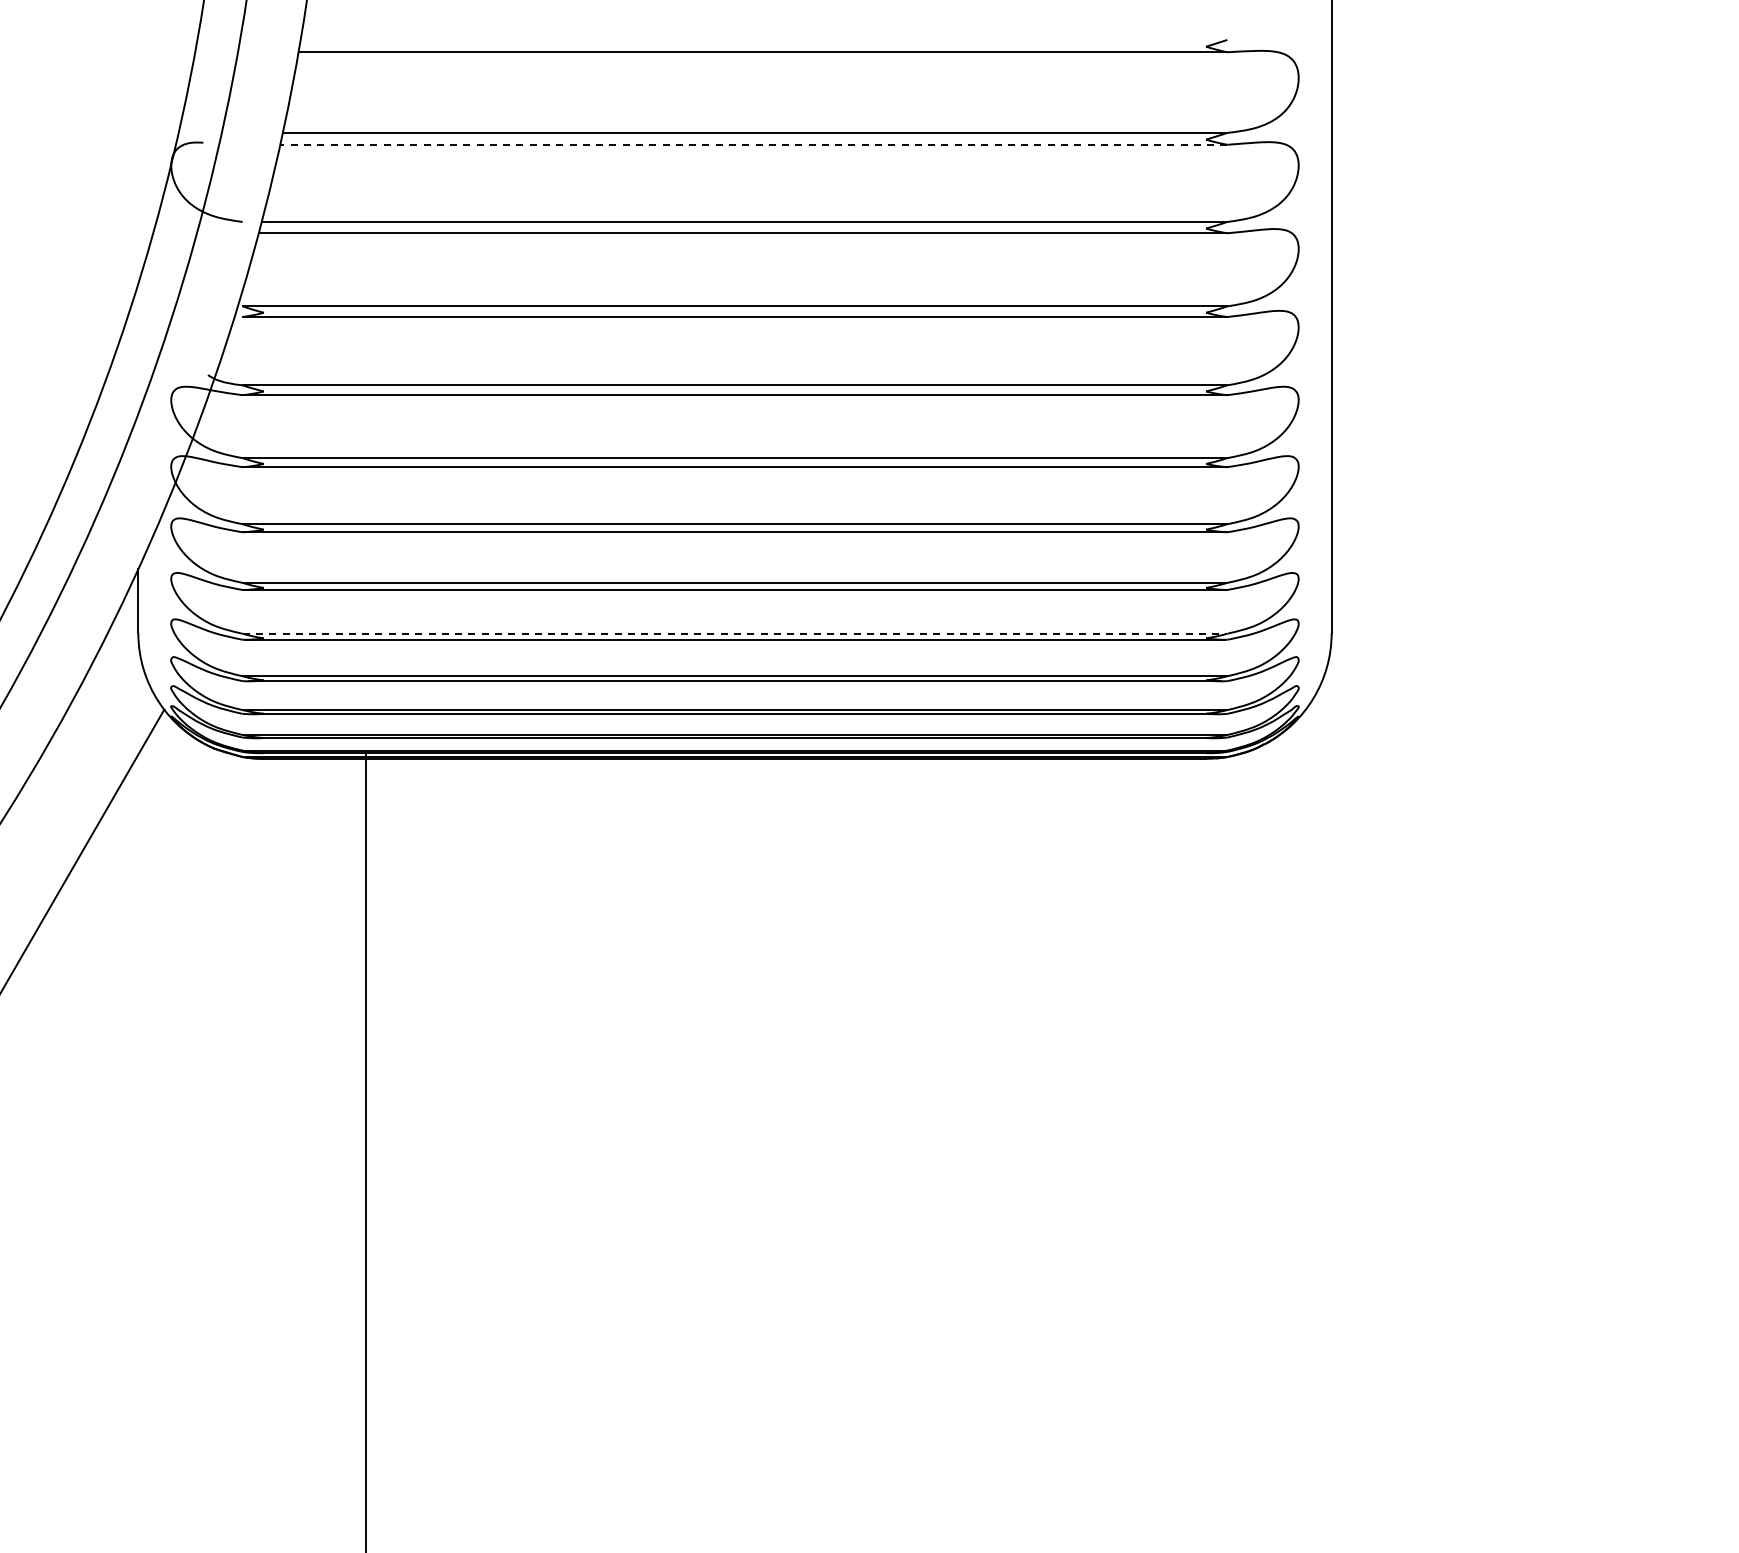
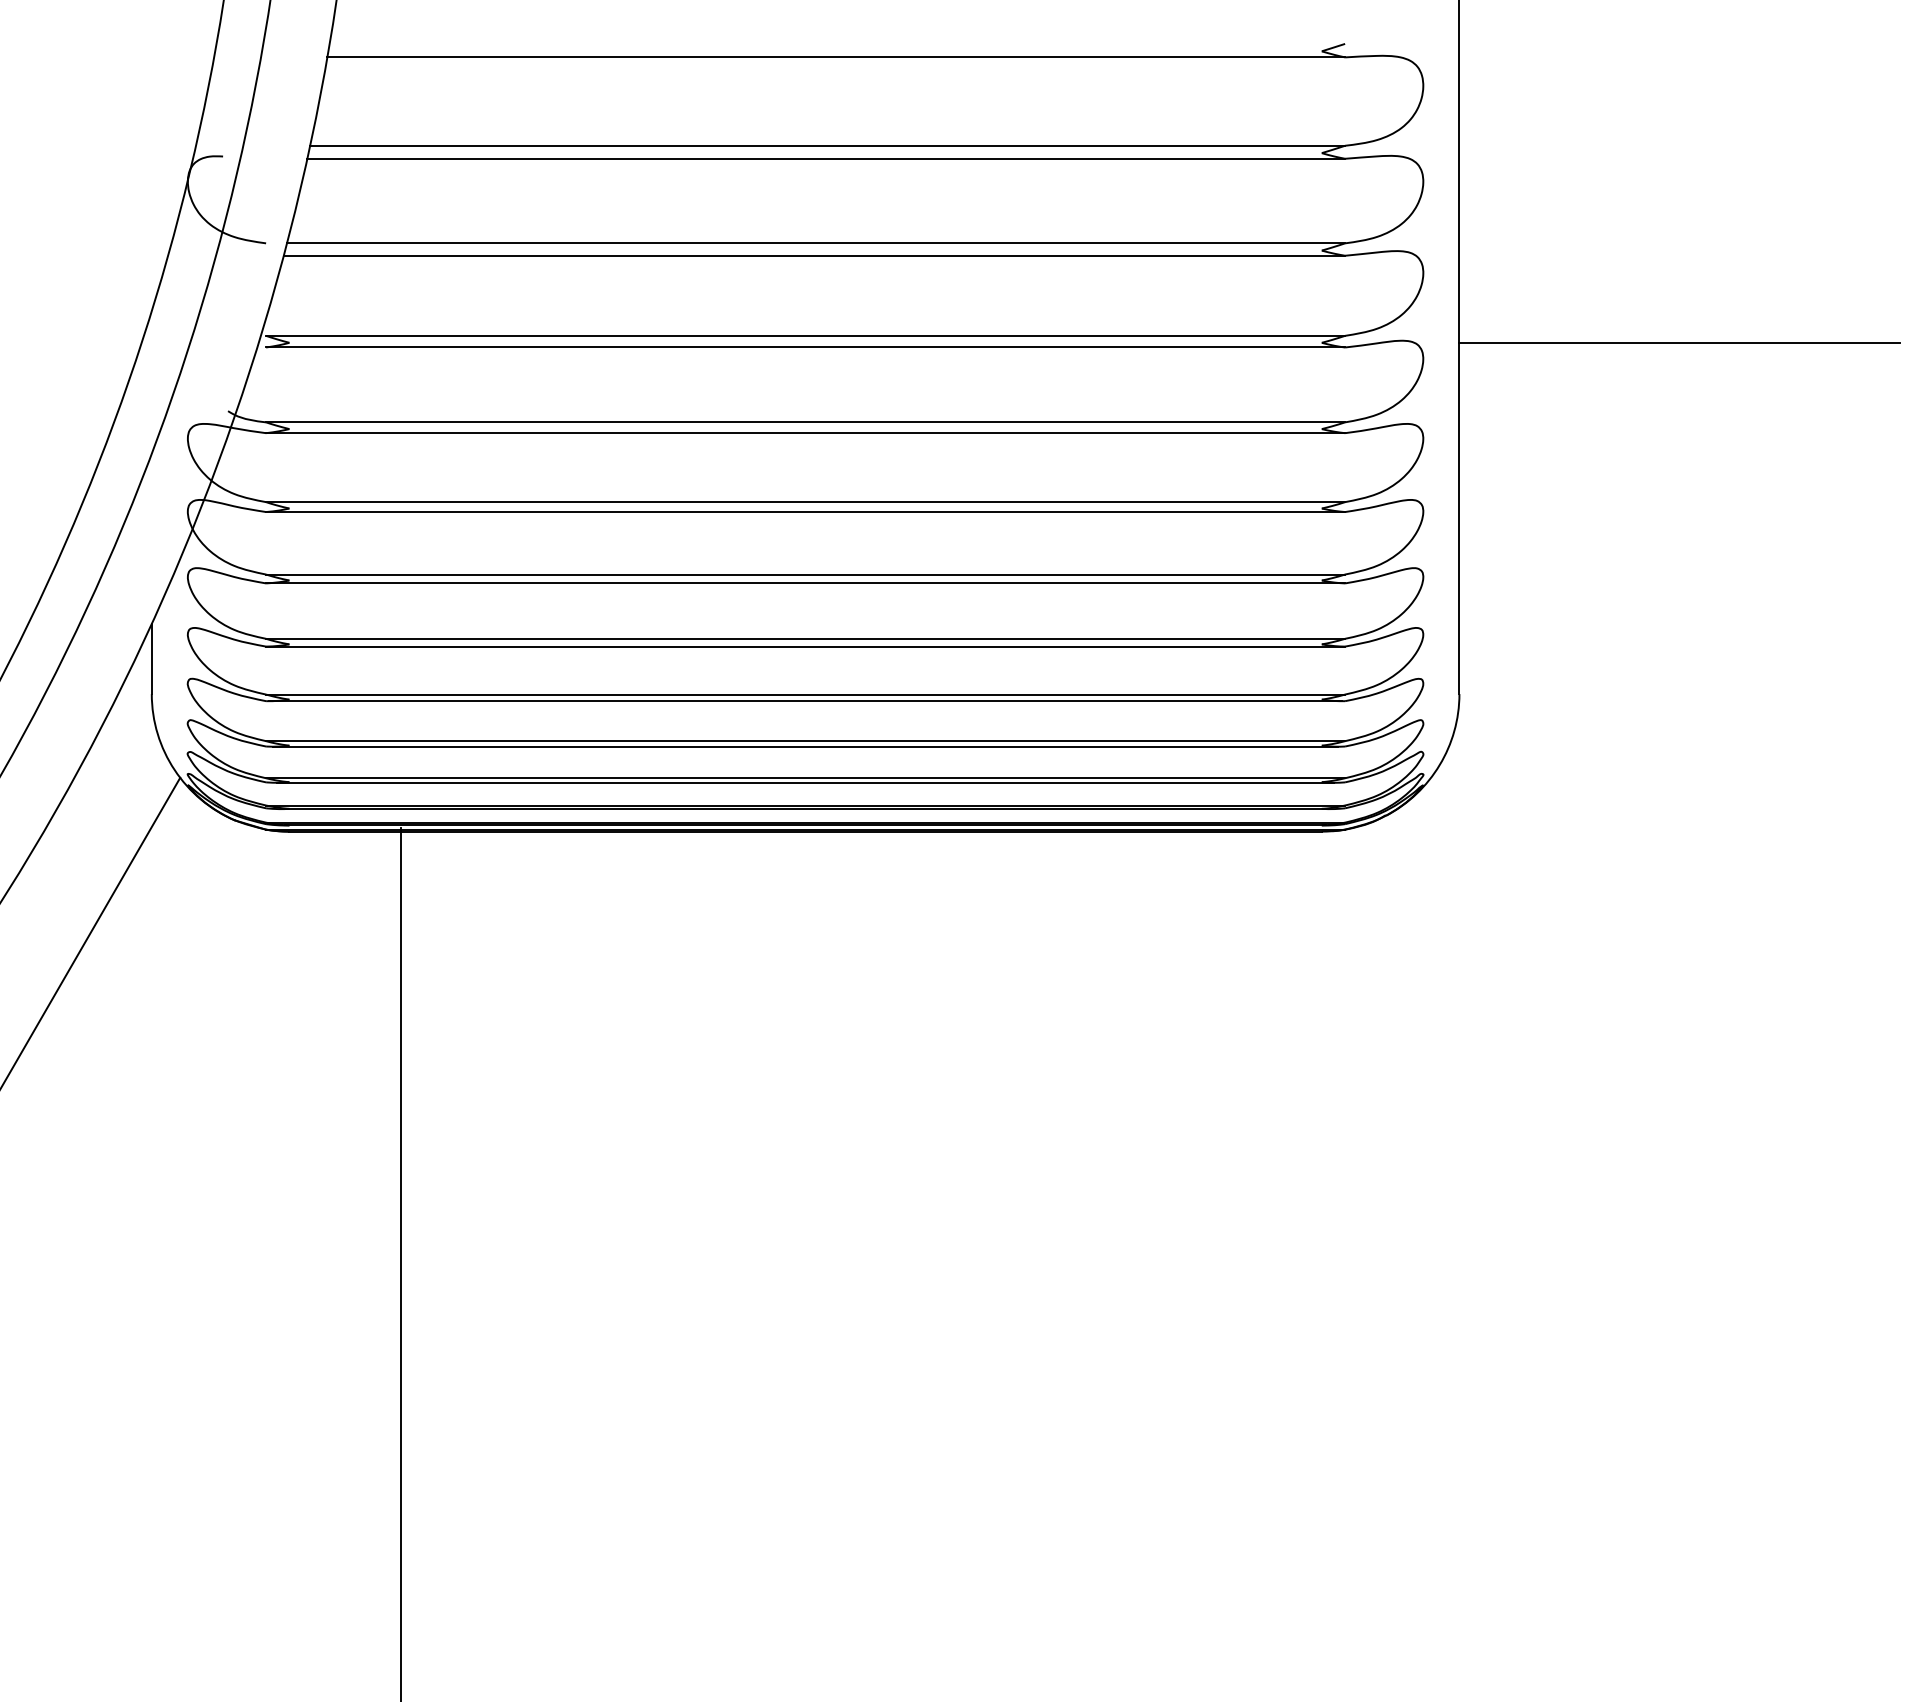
line: (753, 144) -> (825, 158), dashed -> solid
line: (1532, 313) -> (1679, 343), added
line: (735, 633) -> (806, 694), dashed -> solid

